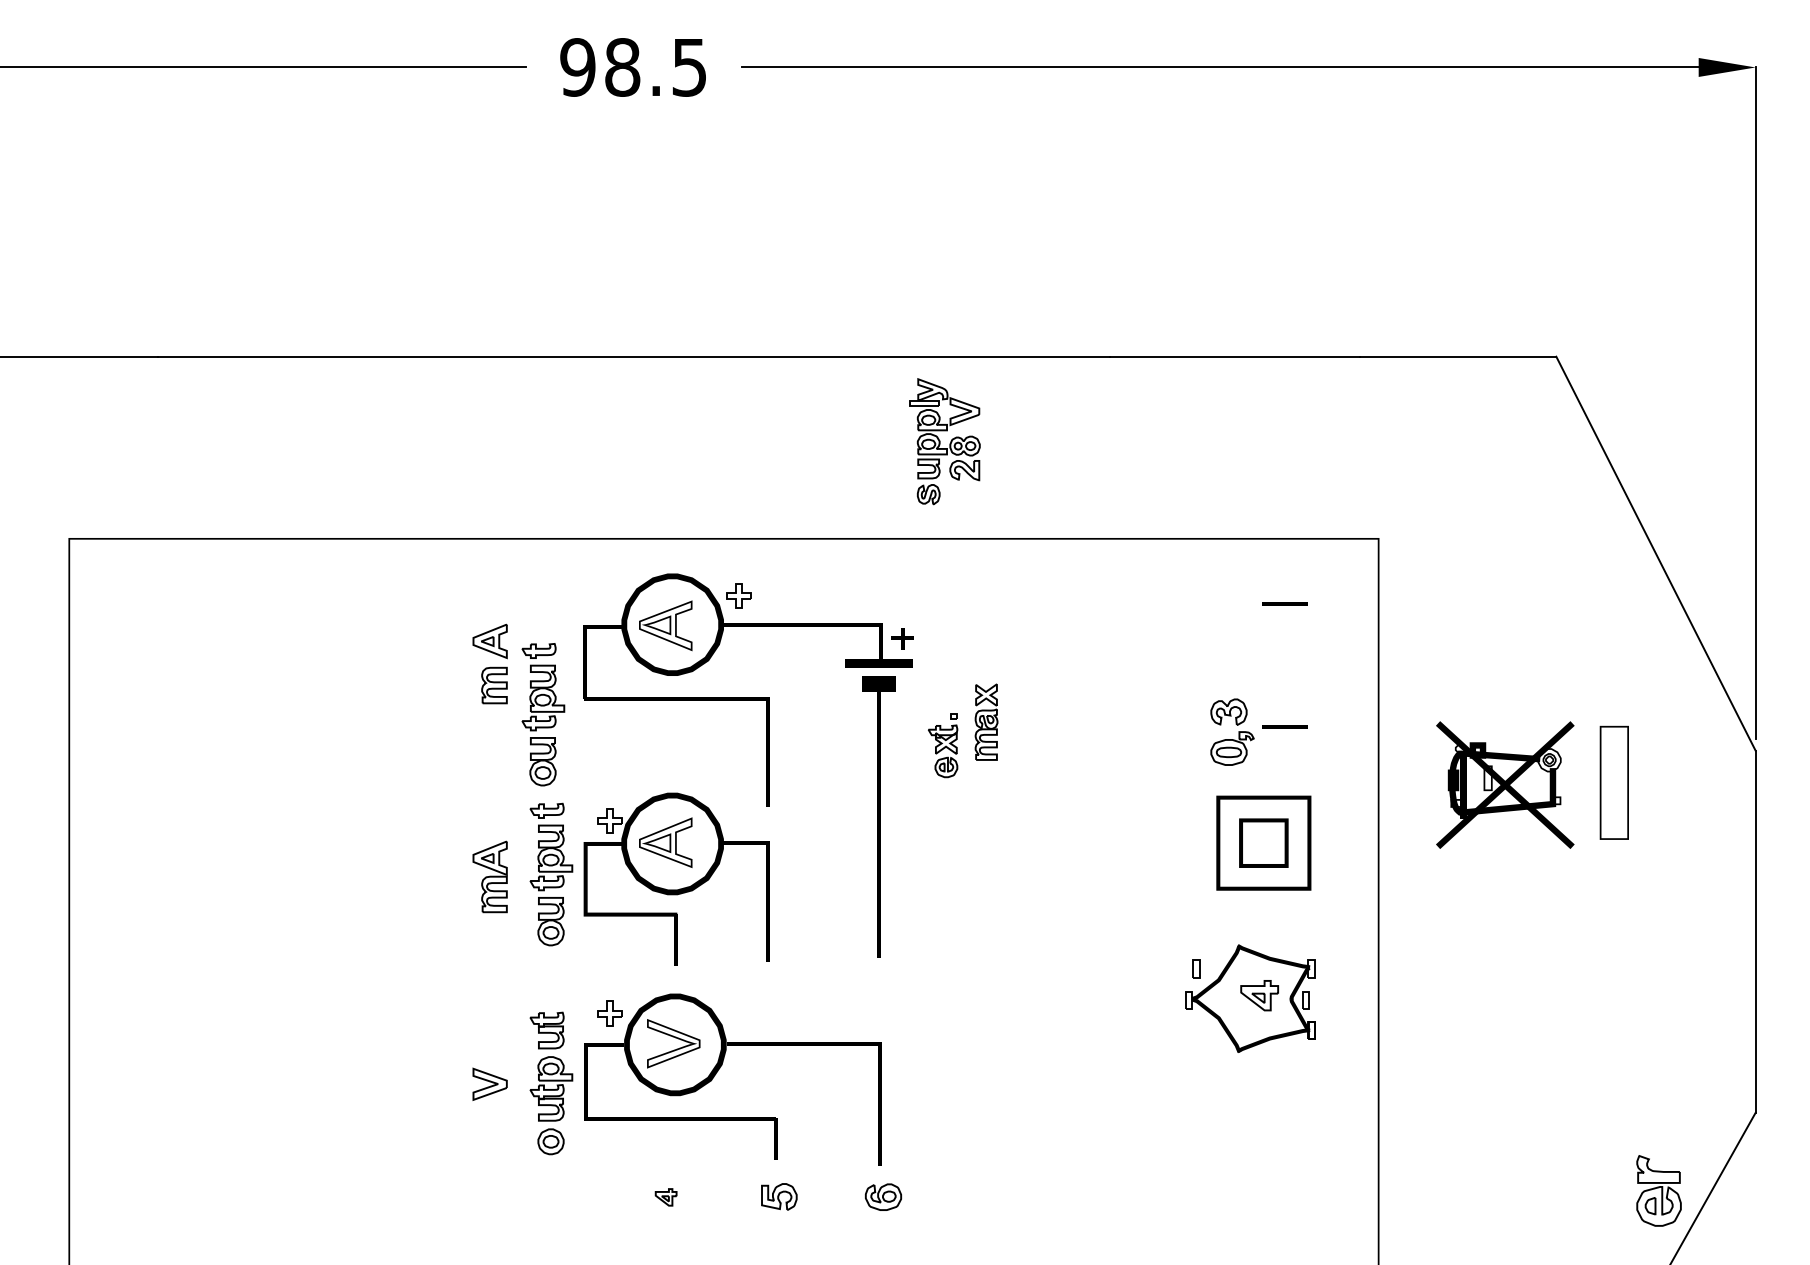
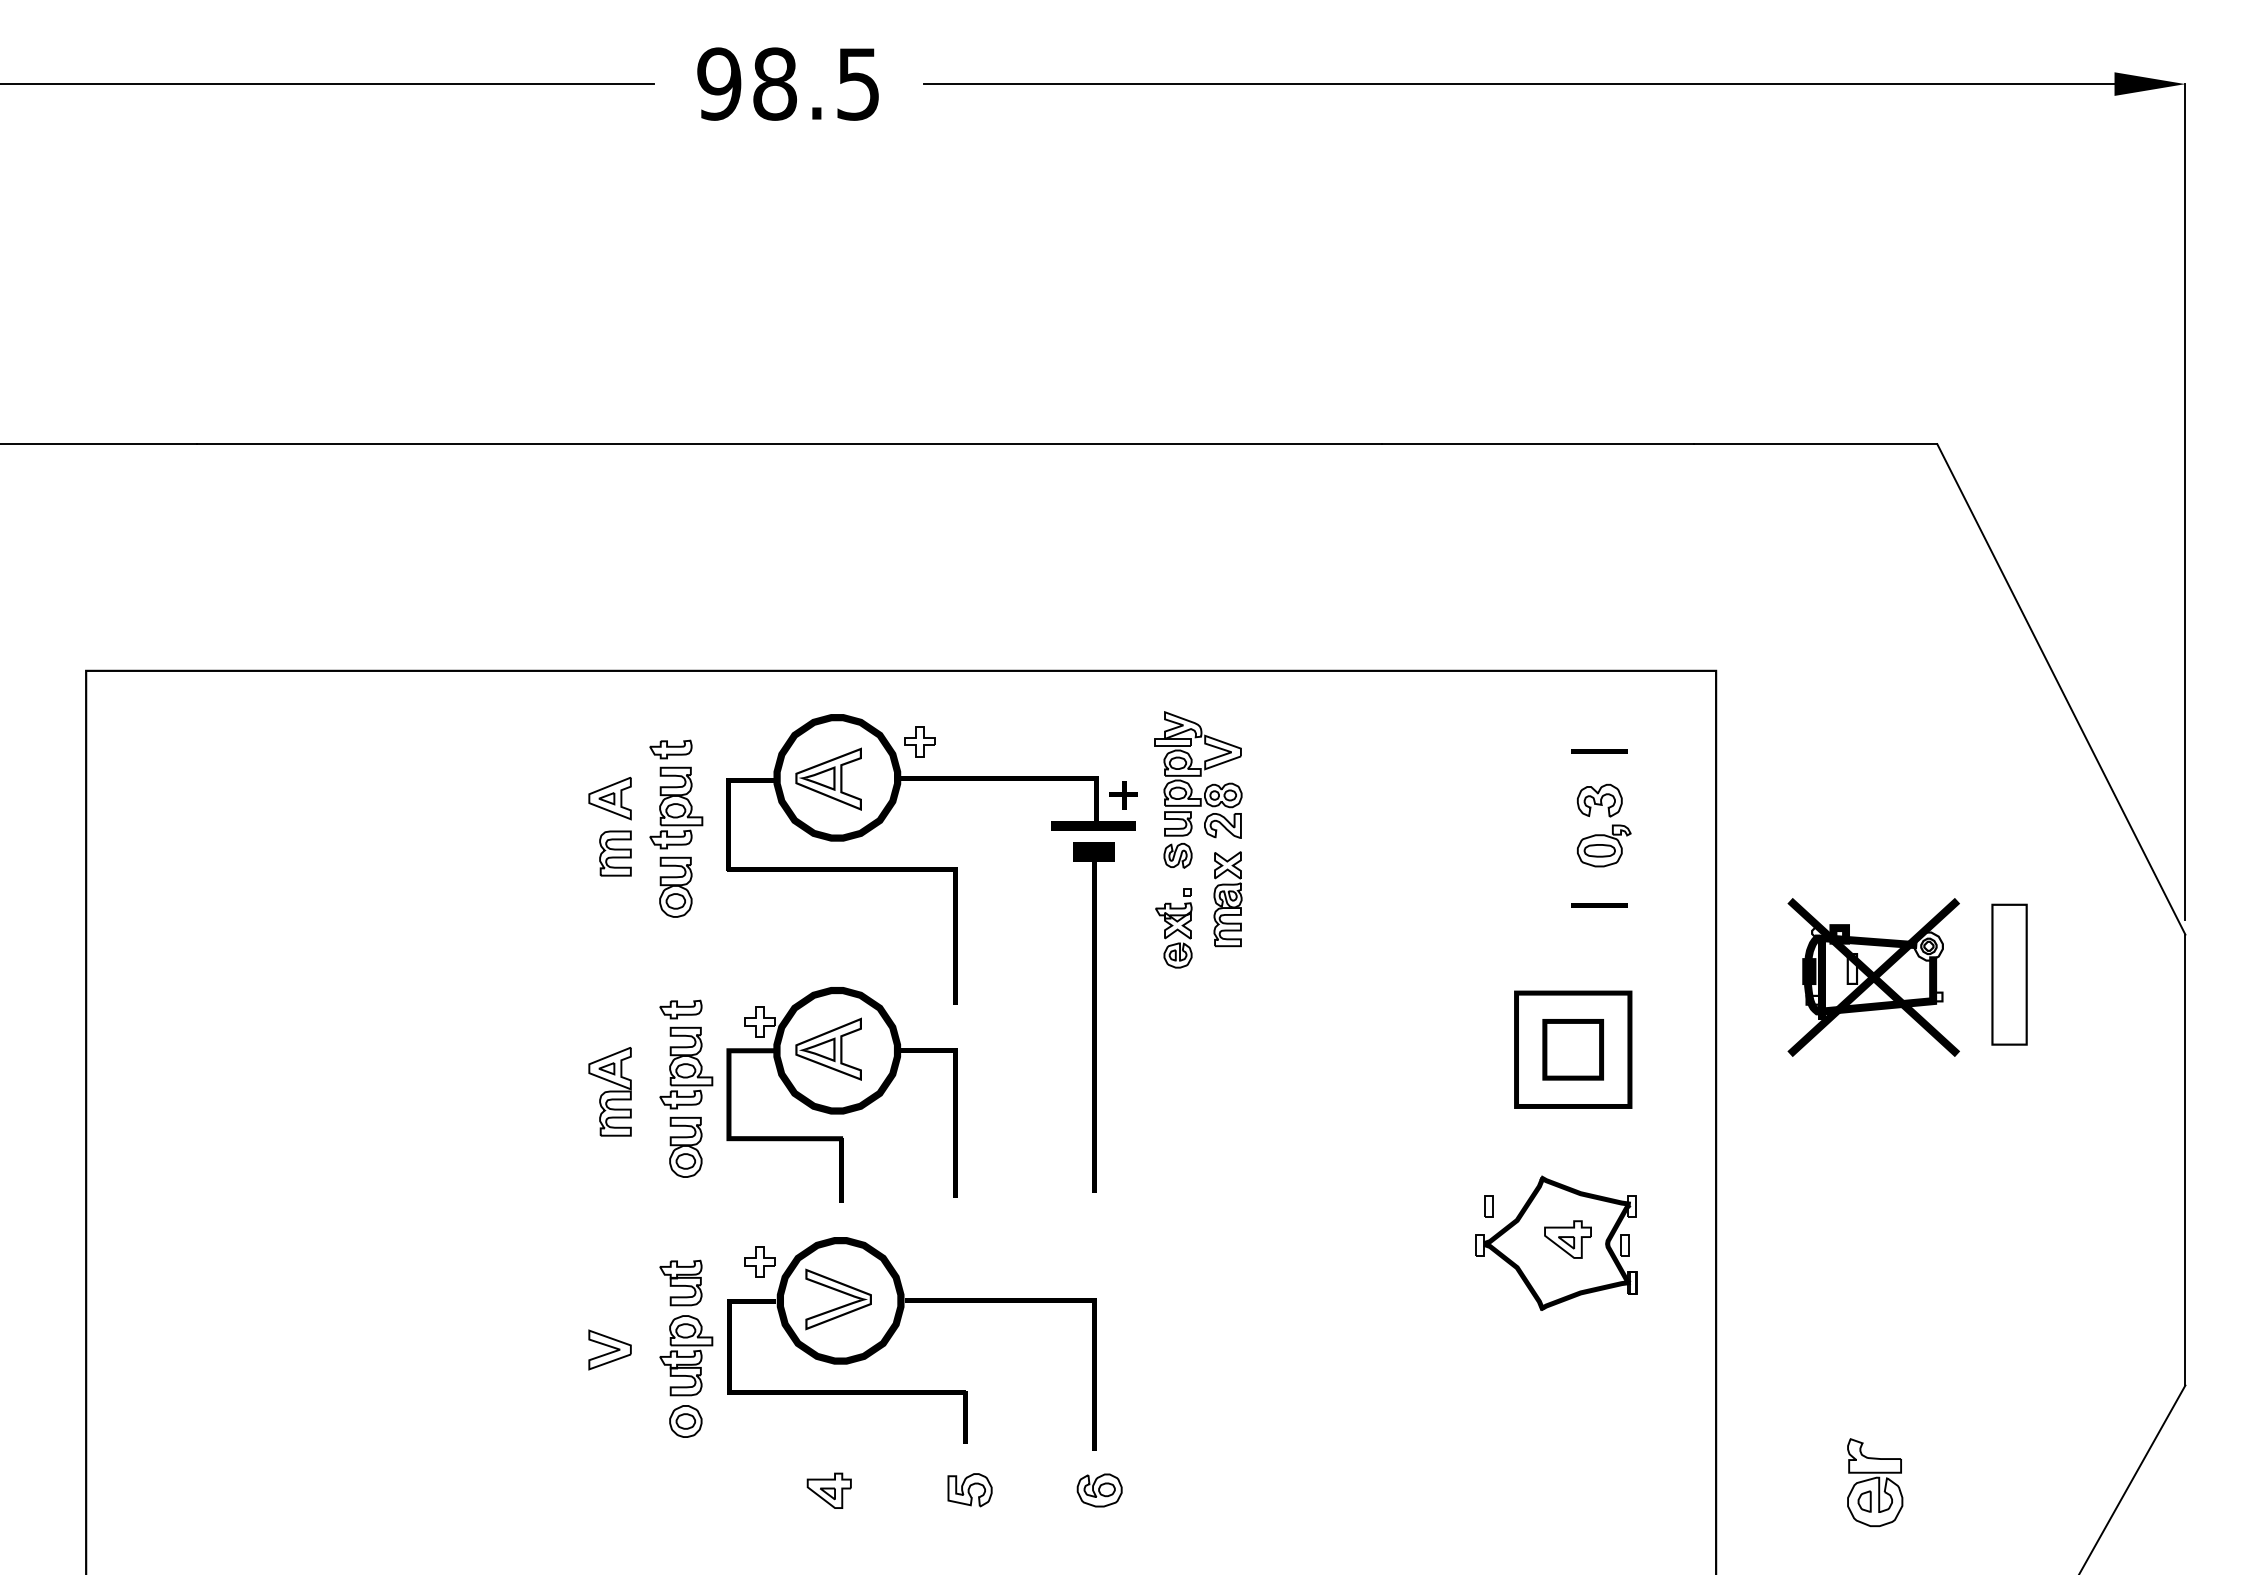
part: (945, 441) -> (1198, 789), moved
part: (543, 714) -> (676, 828), moved
part: (1239, 732) -> (1612, 825), moved
part: (1659, 1190) -> (1875, 1482), moved
part: (665, 1197) -> (828, 1490), size x1.67

